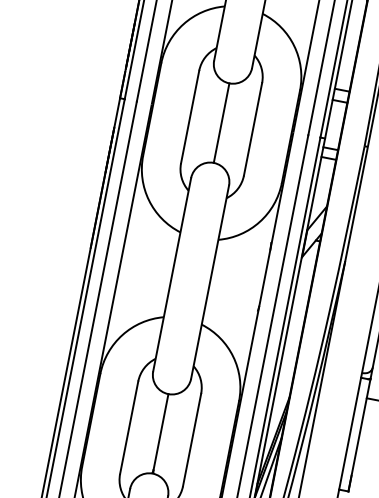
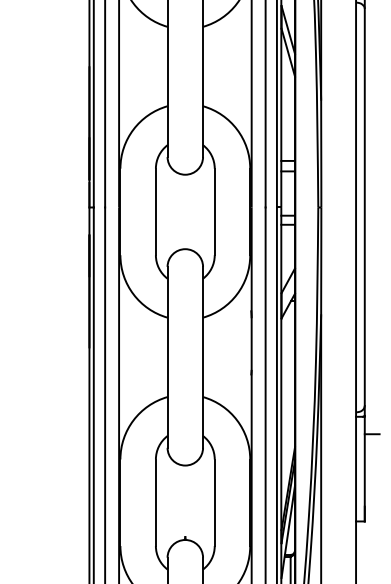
line: (221, 122) -> (185, 211), removed
line: (161, 431) -> (185, 500), removed

